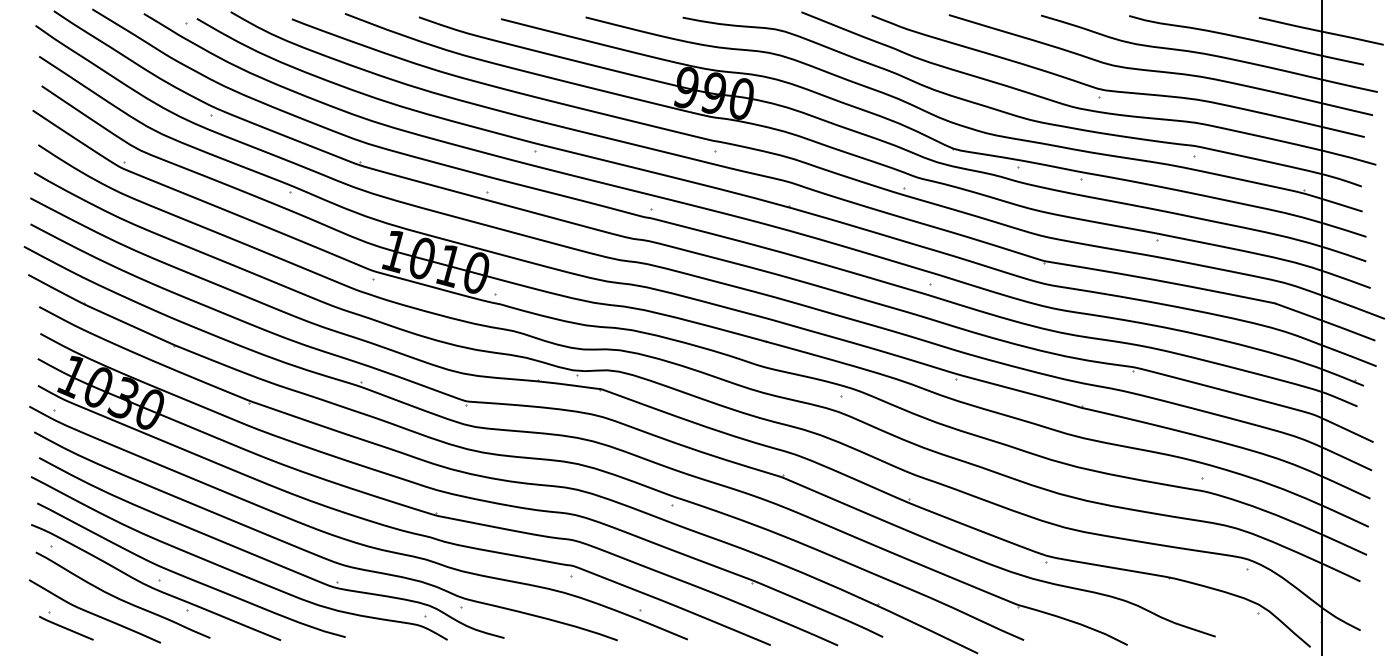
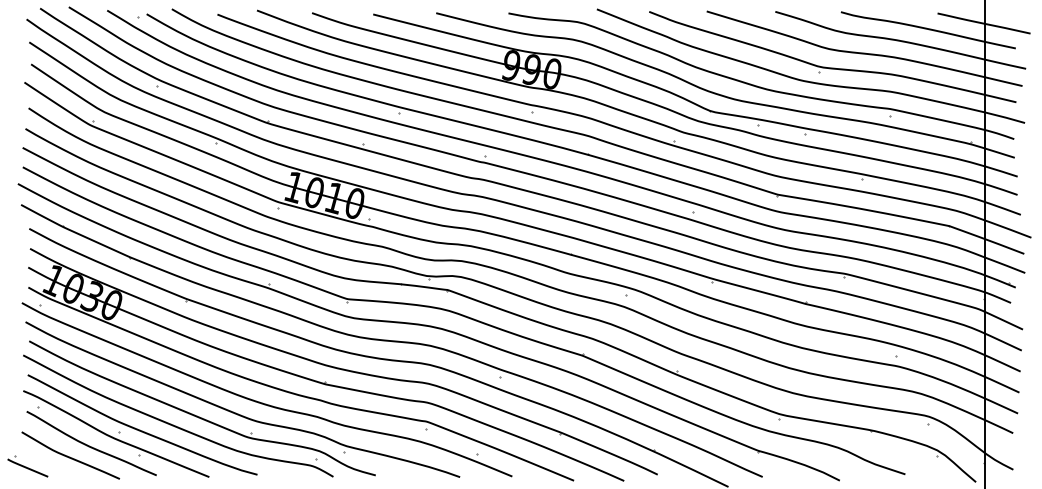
part: (66, 625) -> (28, 466), moved

